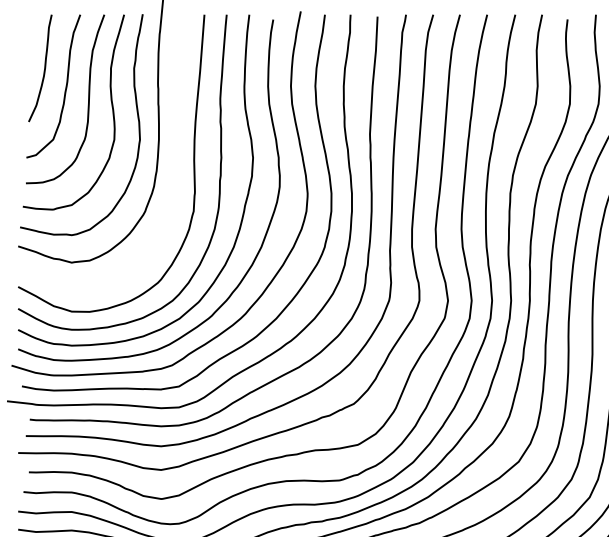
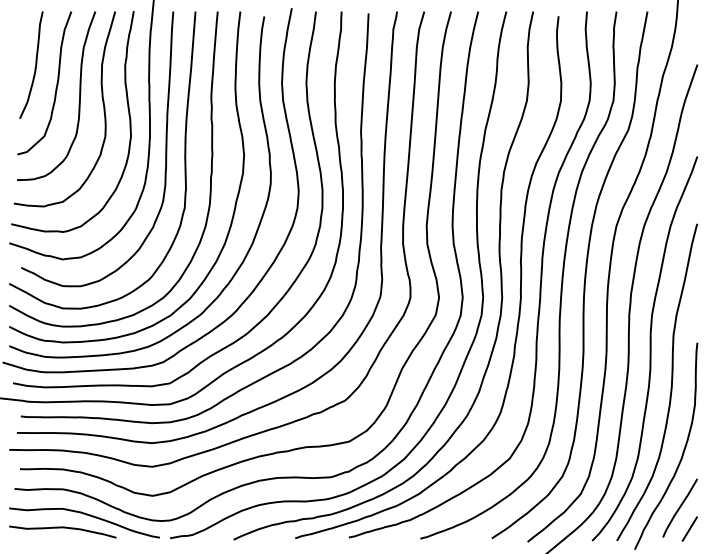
curve: (174, 152) -> (165, 149), added

